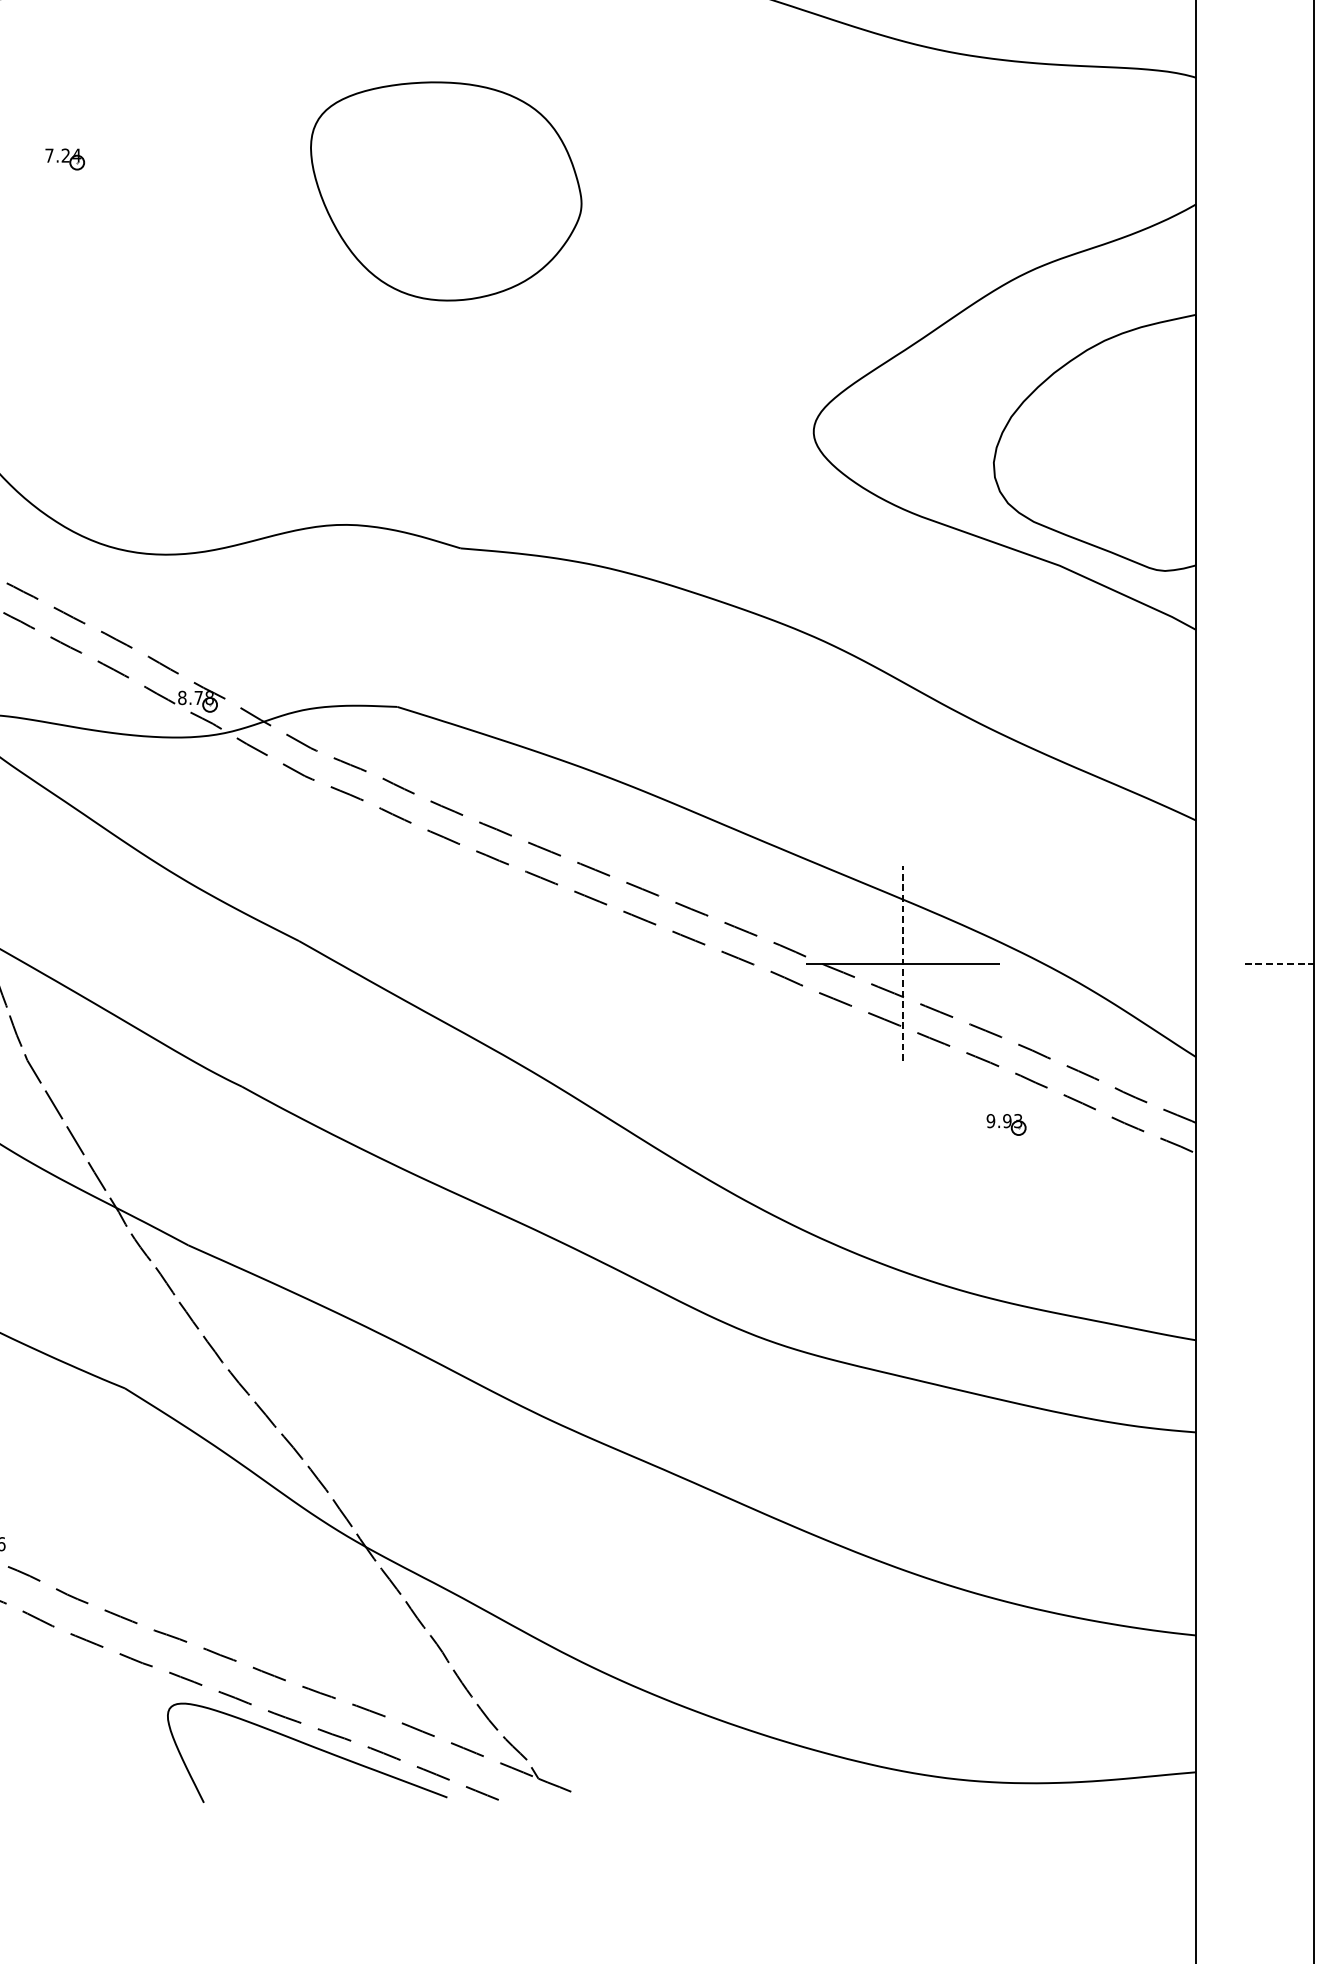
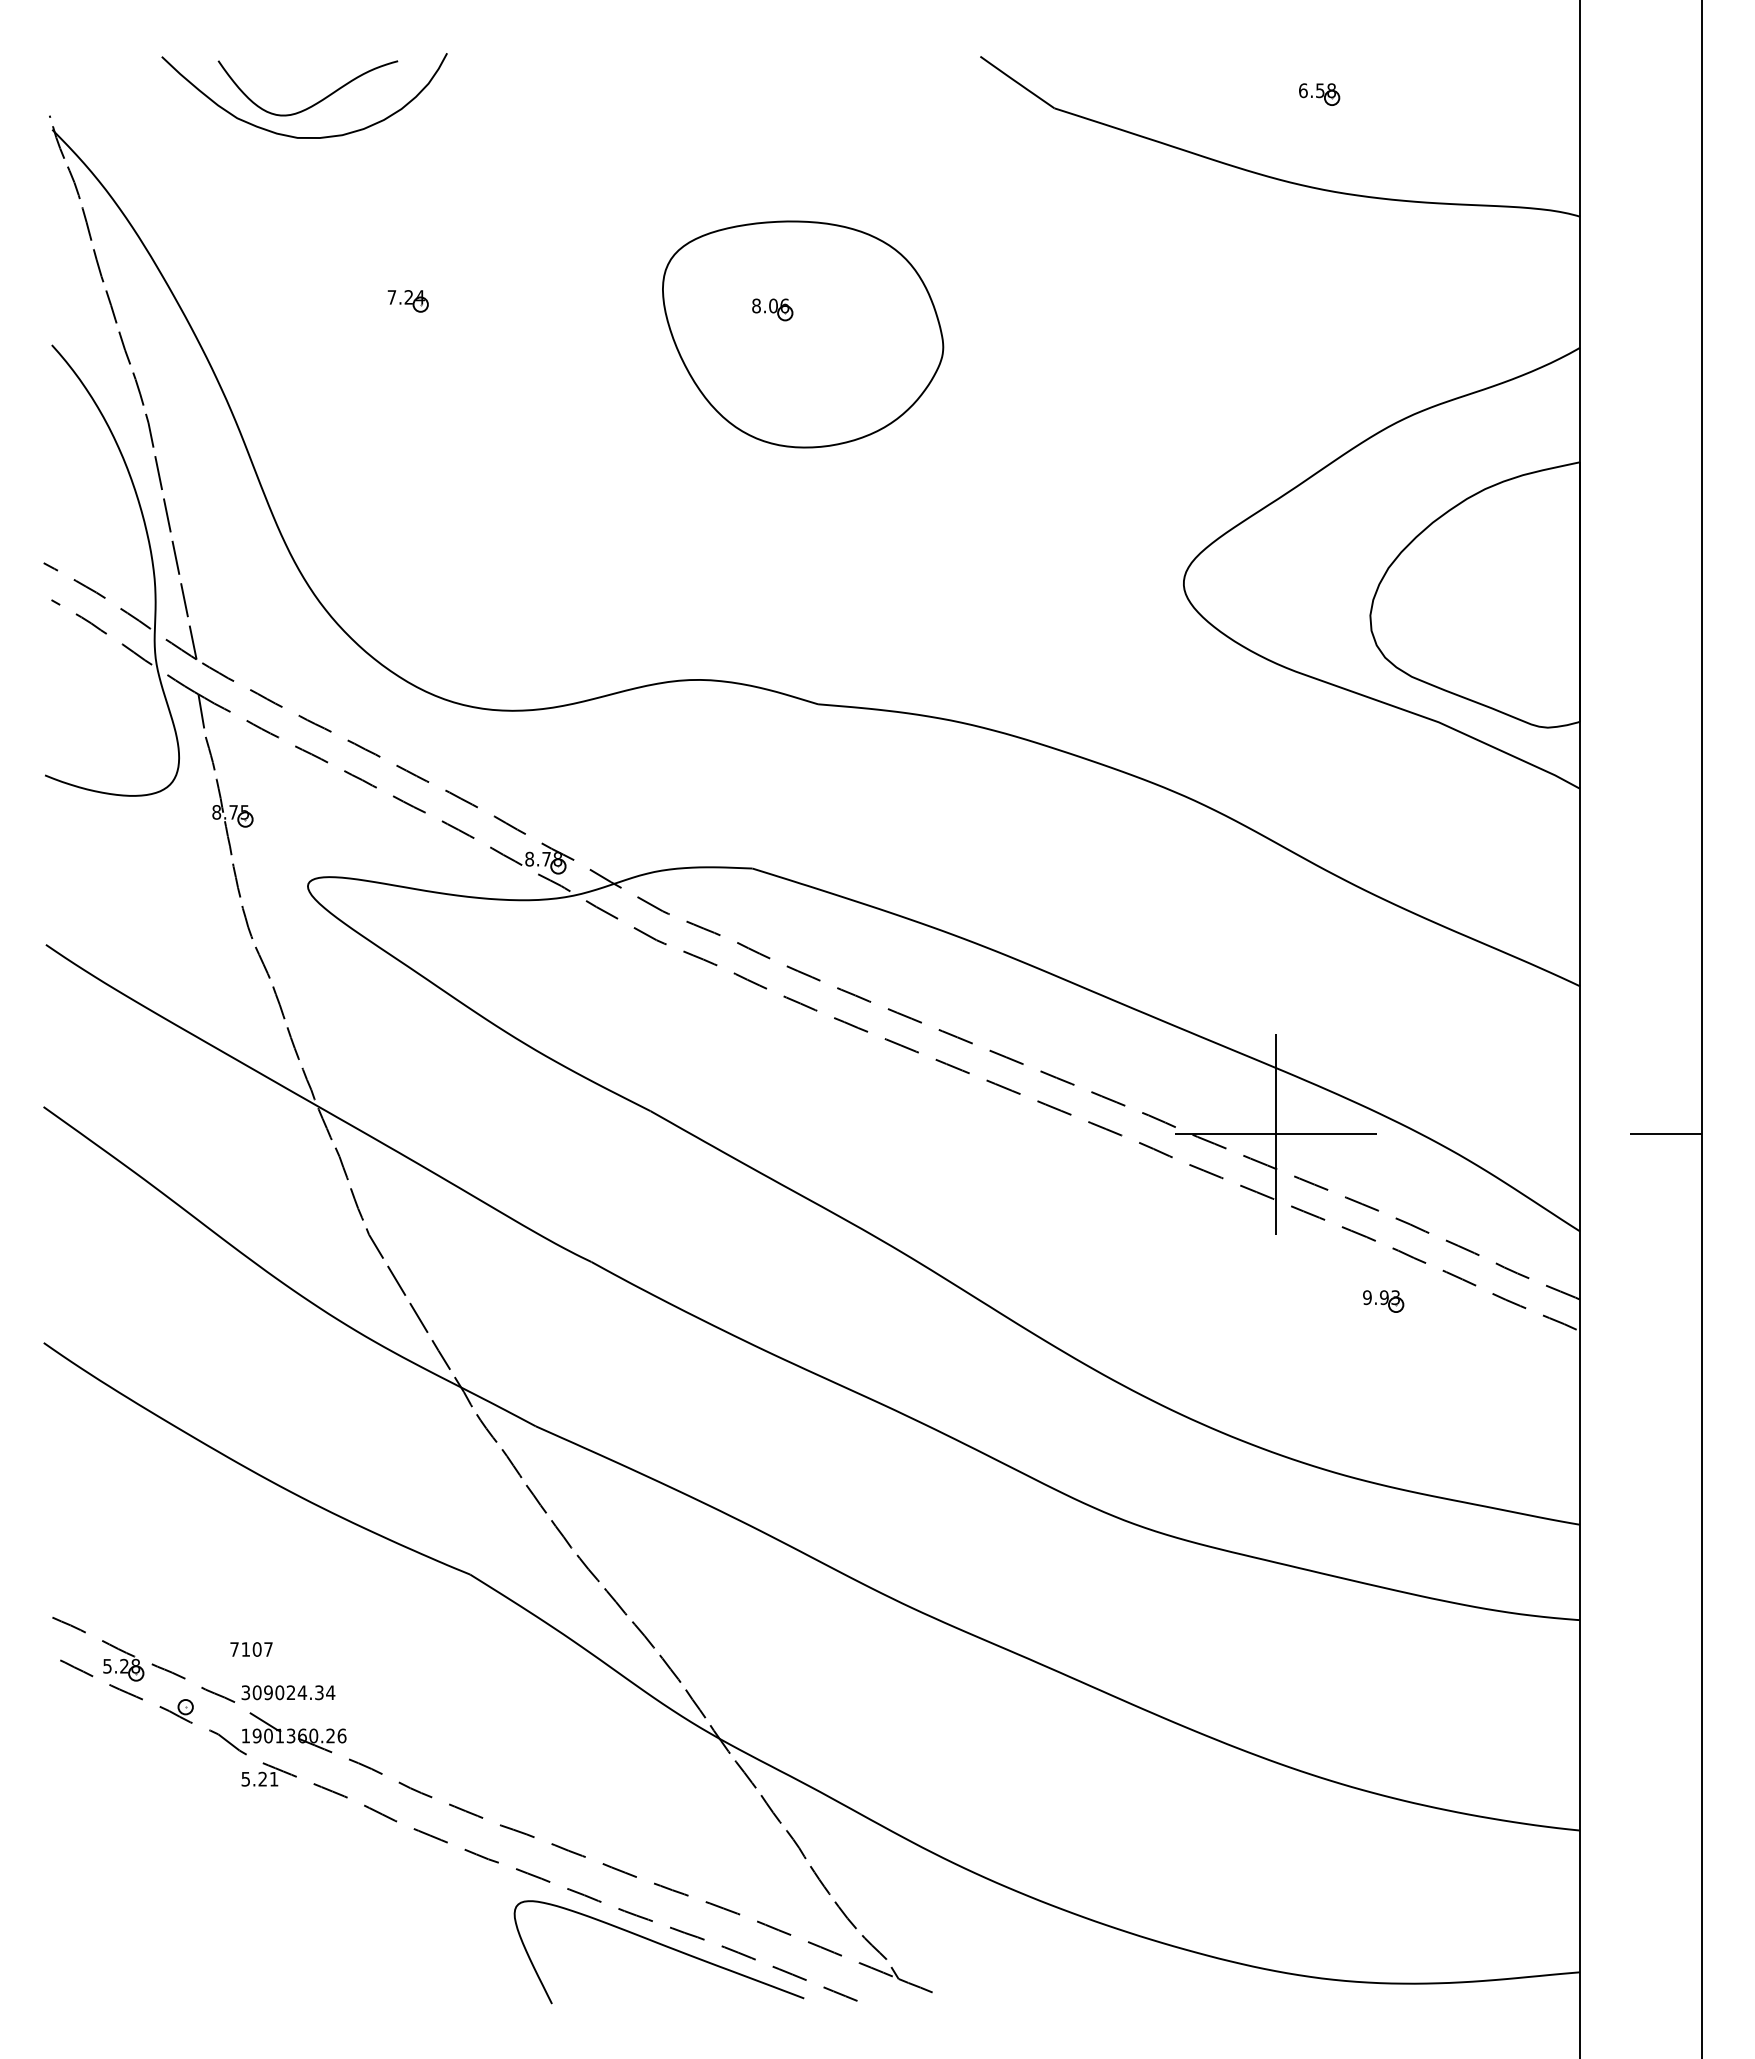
part: (416, 167) -> (772, 309), added
line: (903, 963) -> (1276, 1134), dashed -> solid
line: (1279, 963) -> (1666, 1134), dashed -> solid

